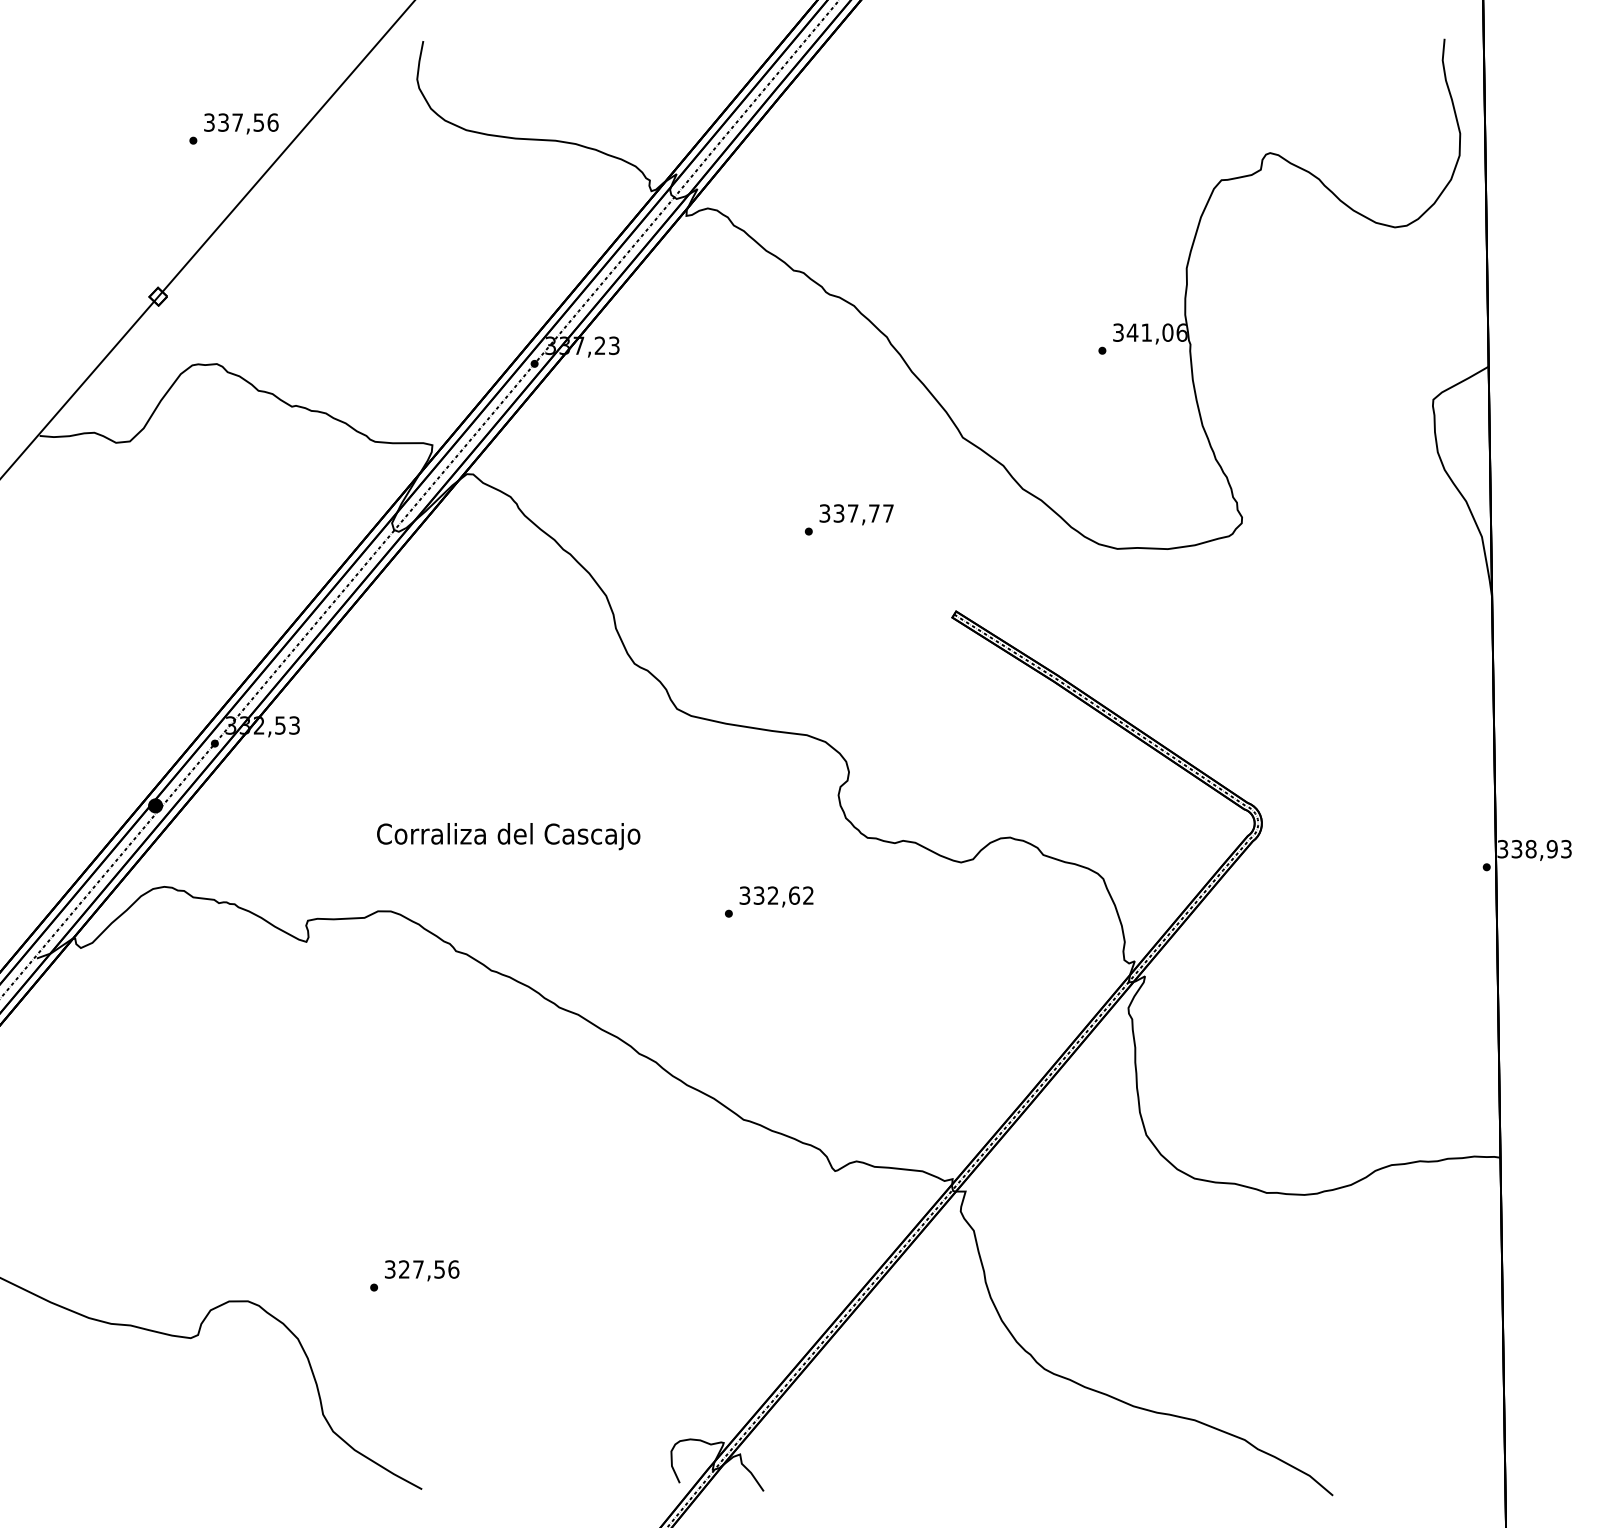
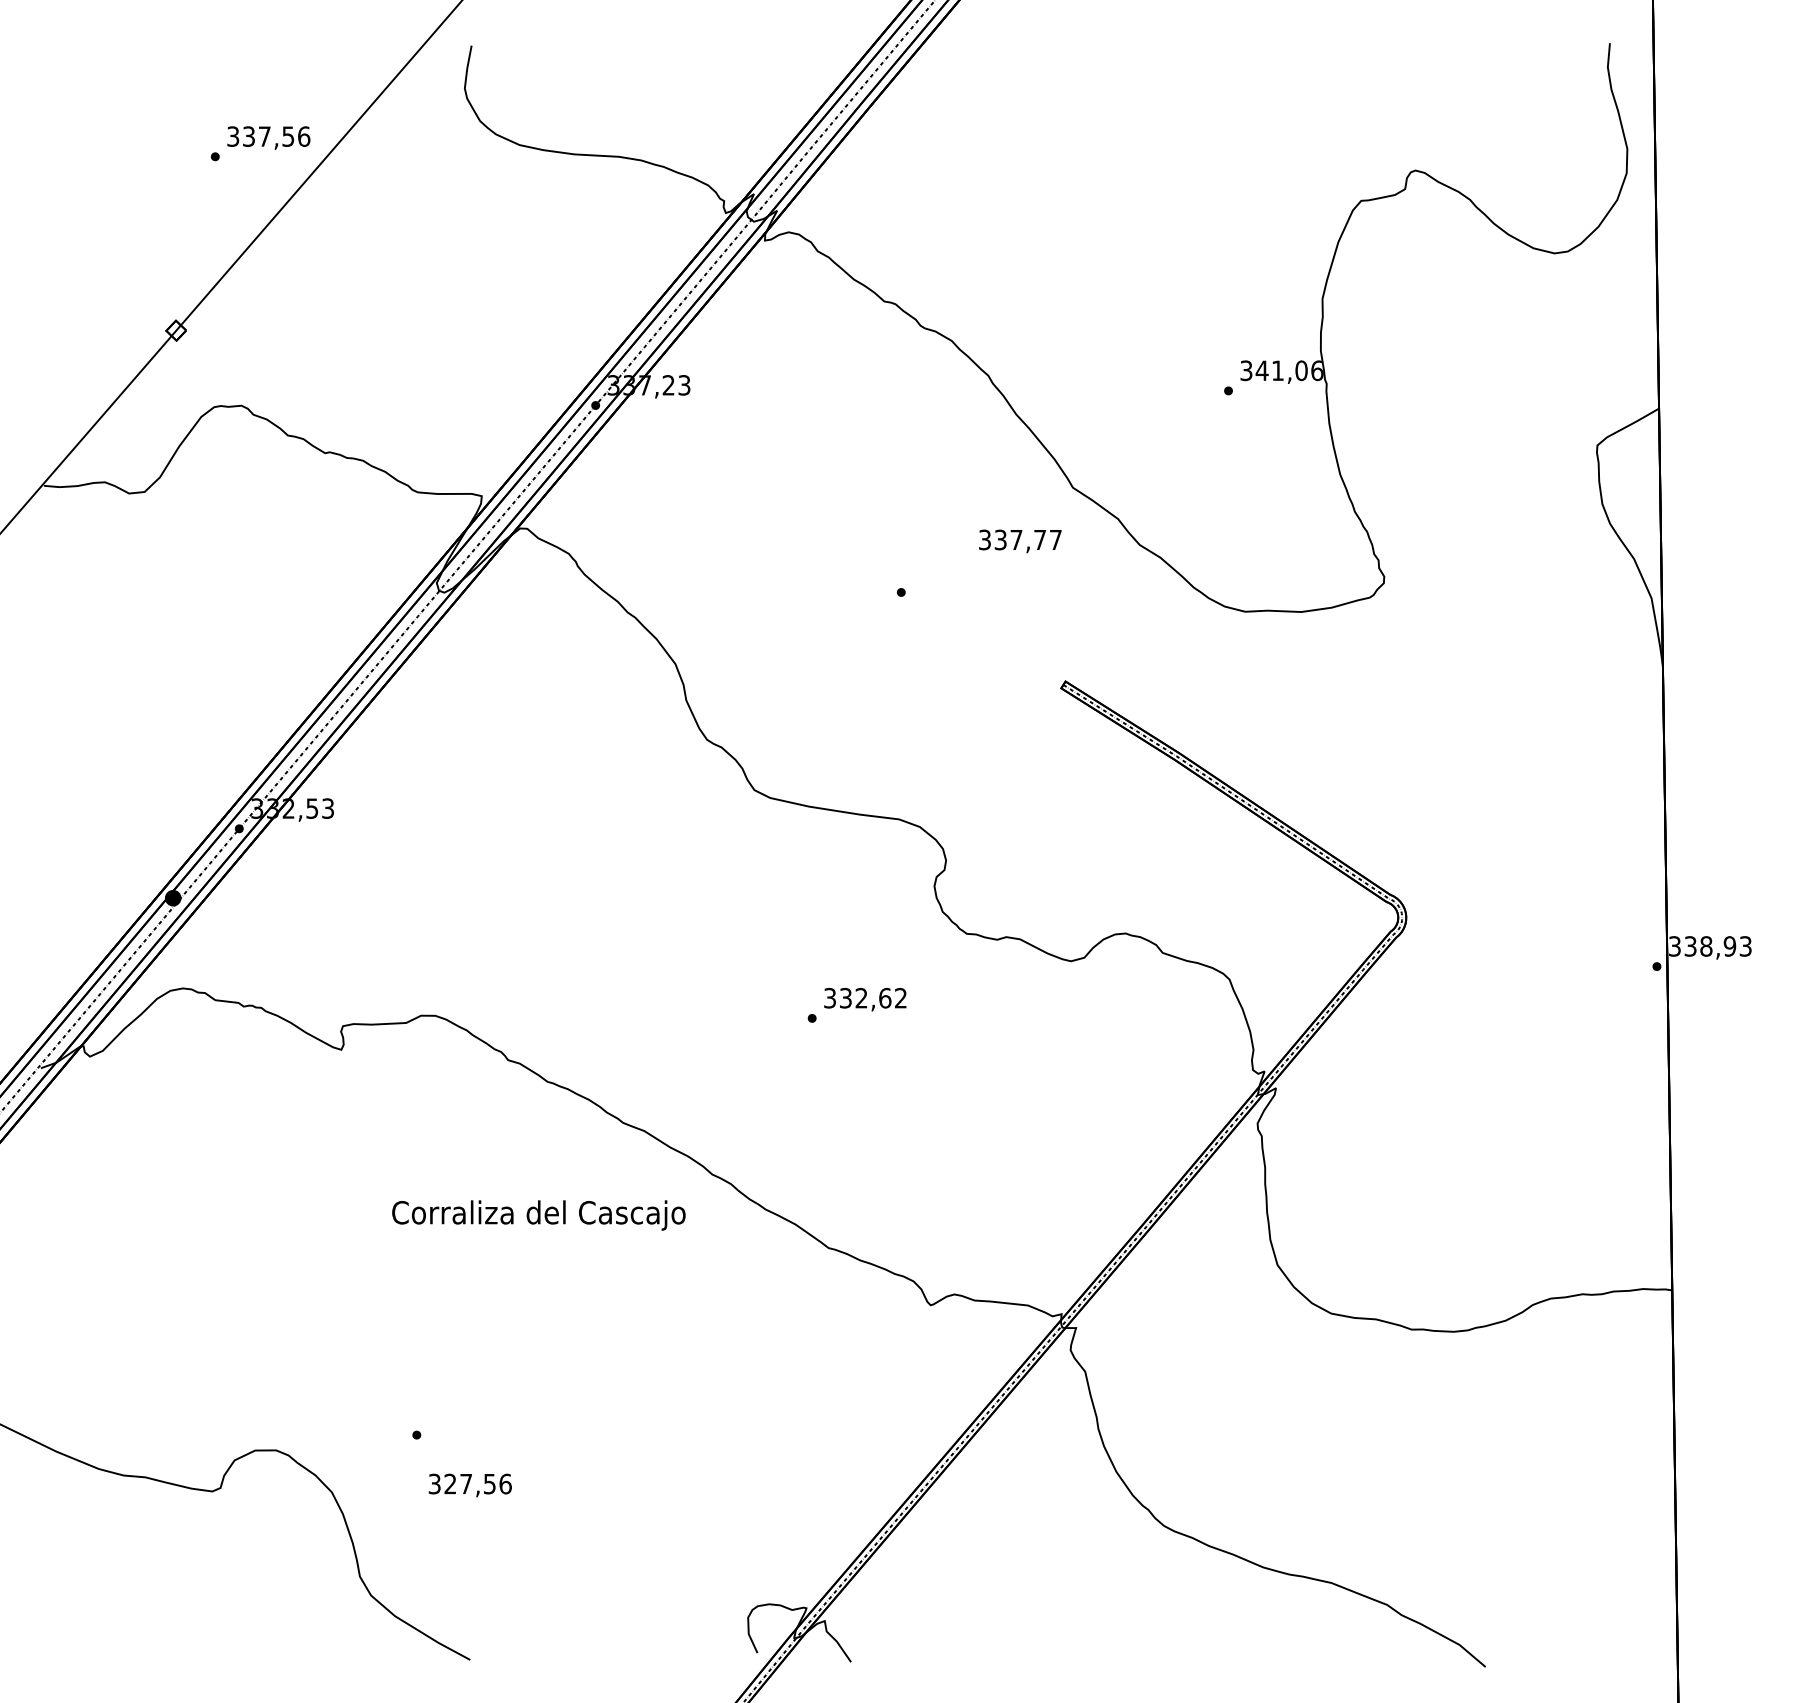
text: (856, 514) -> (1020, 541), moved
text: (508, 836) -> (538, 1215), moved
text: (422, 1270) -> (470, 1485), moved

